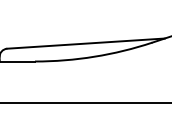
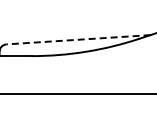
line: (86, 43) -> (78, 39), solid -> dashed

